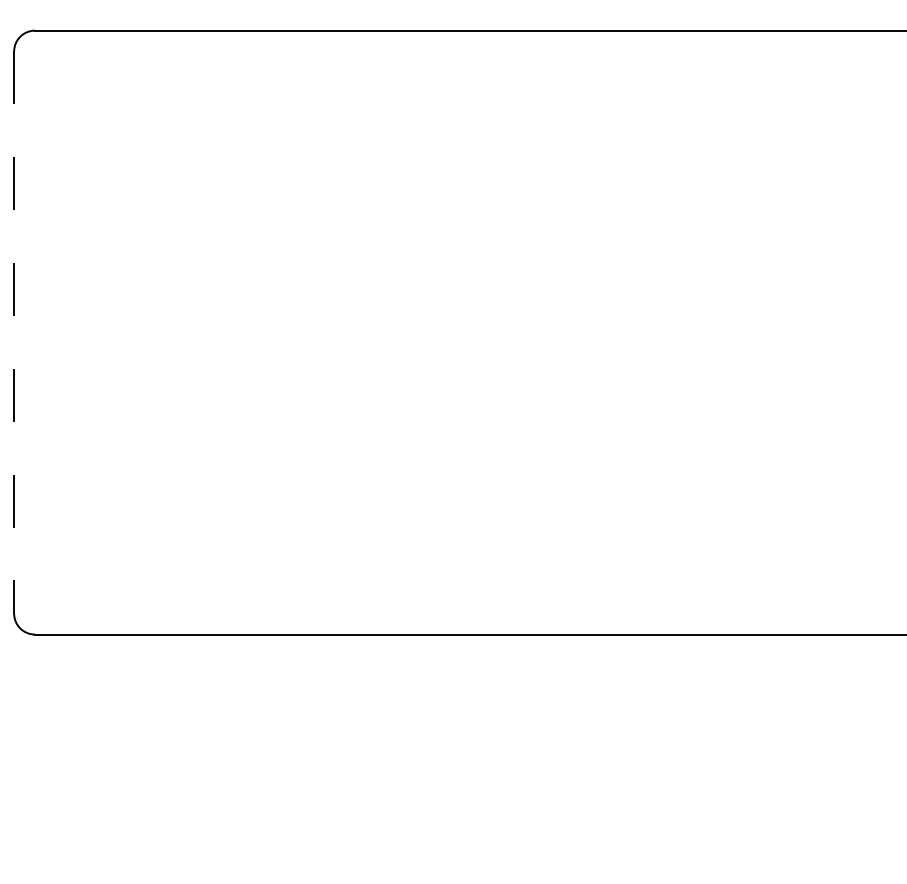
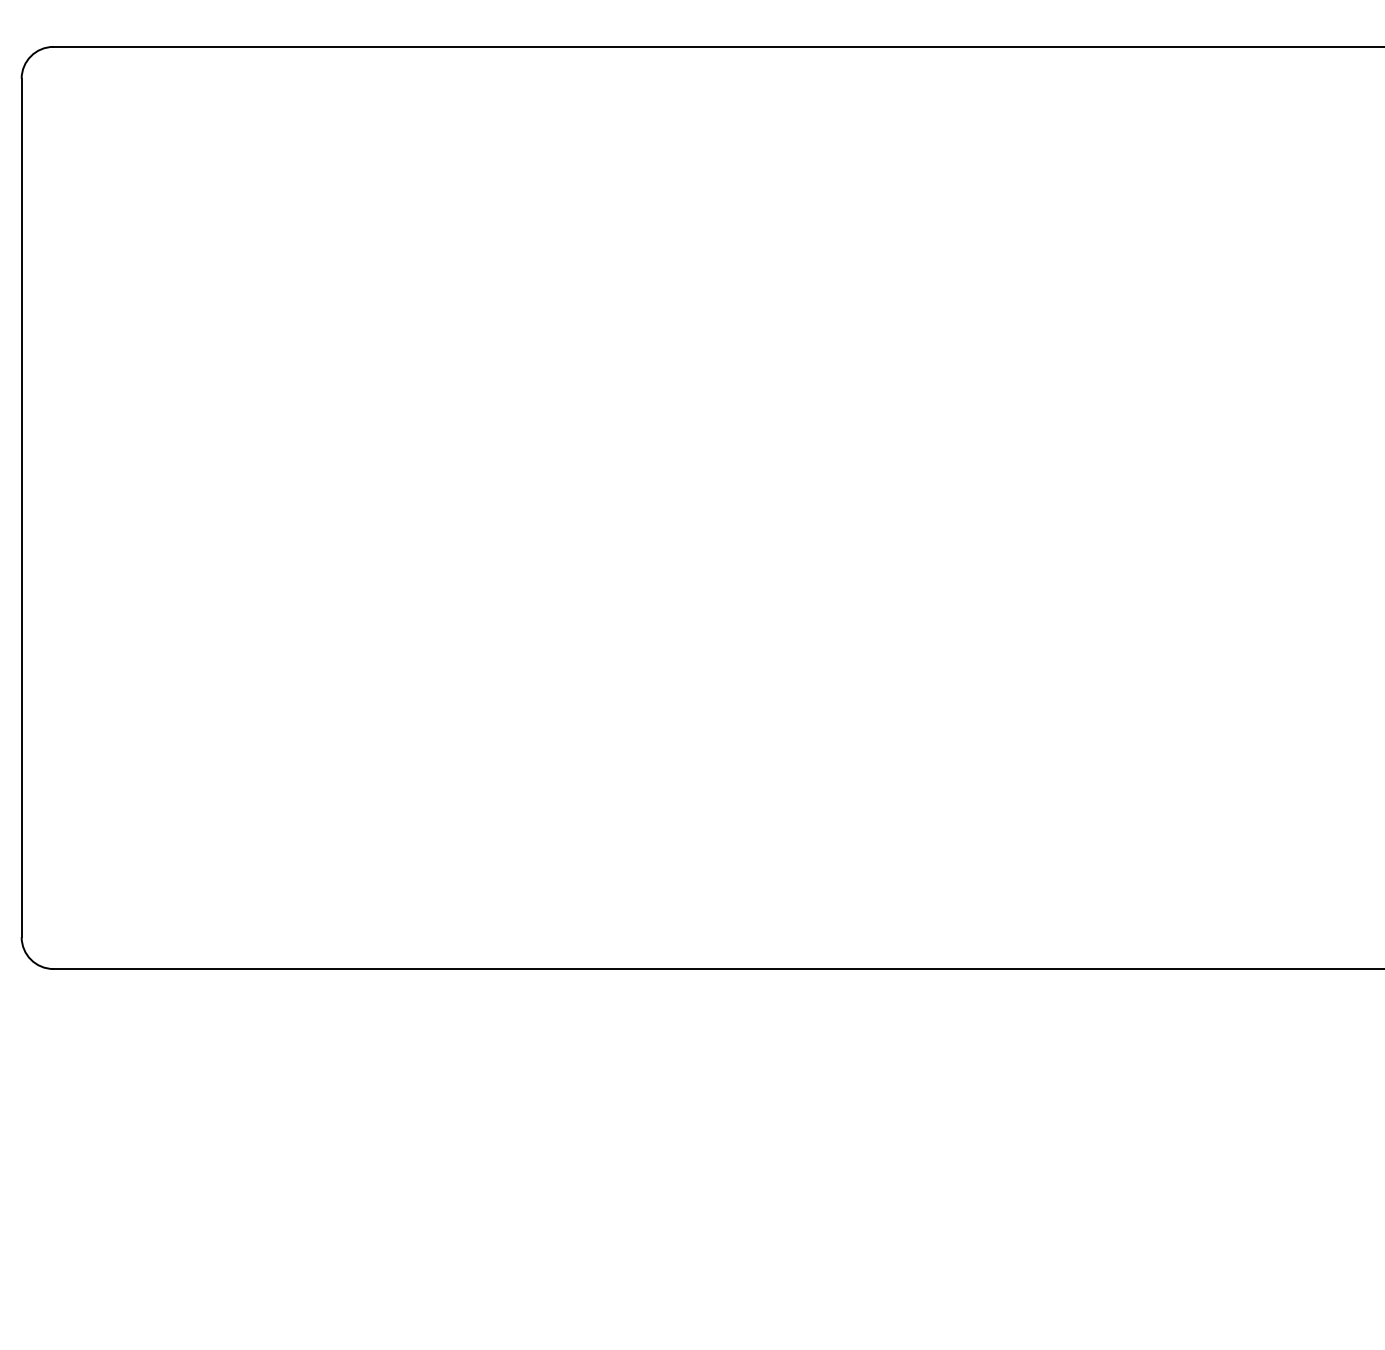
line: (14, 333) -> (22, 509), dashed -> solid

